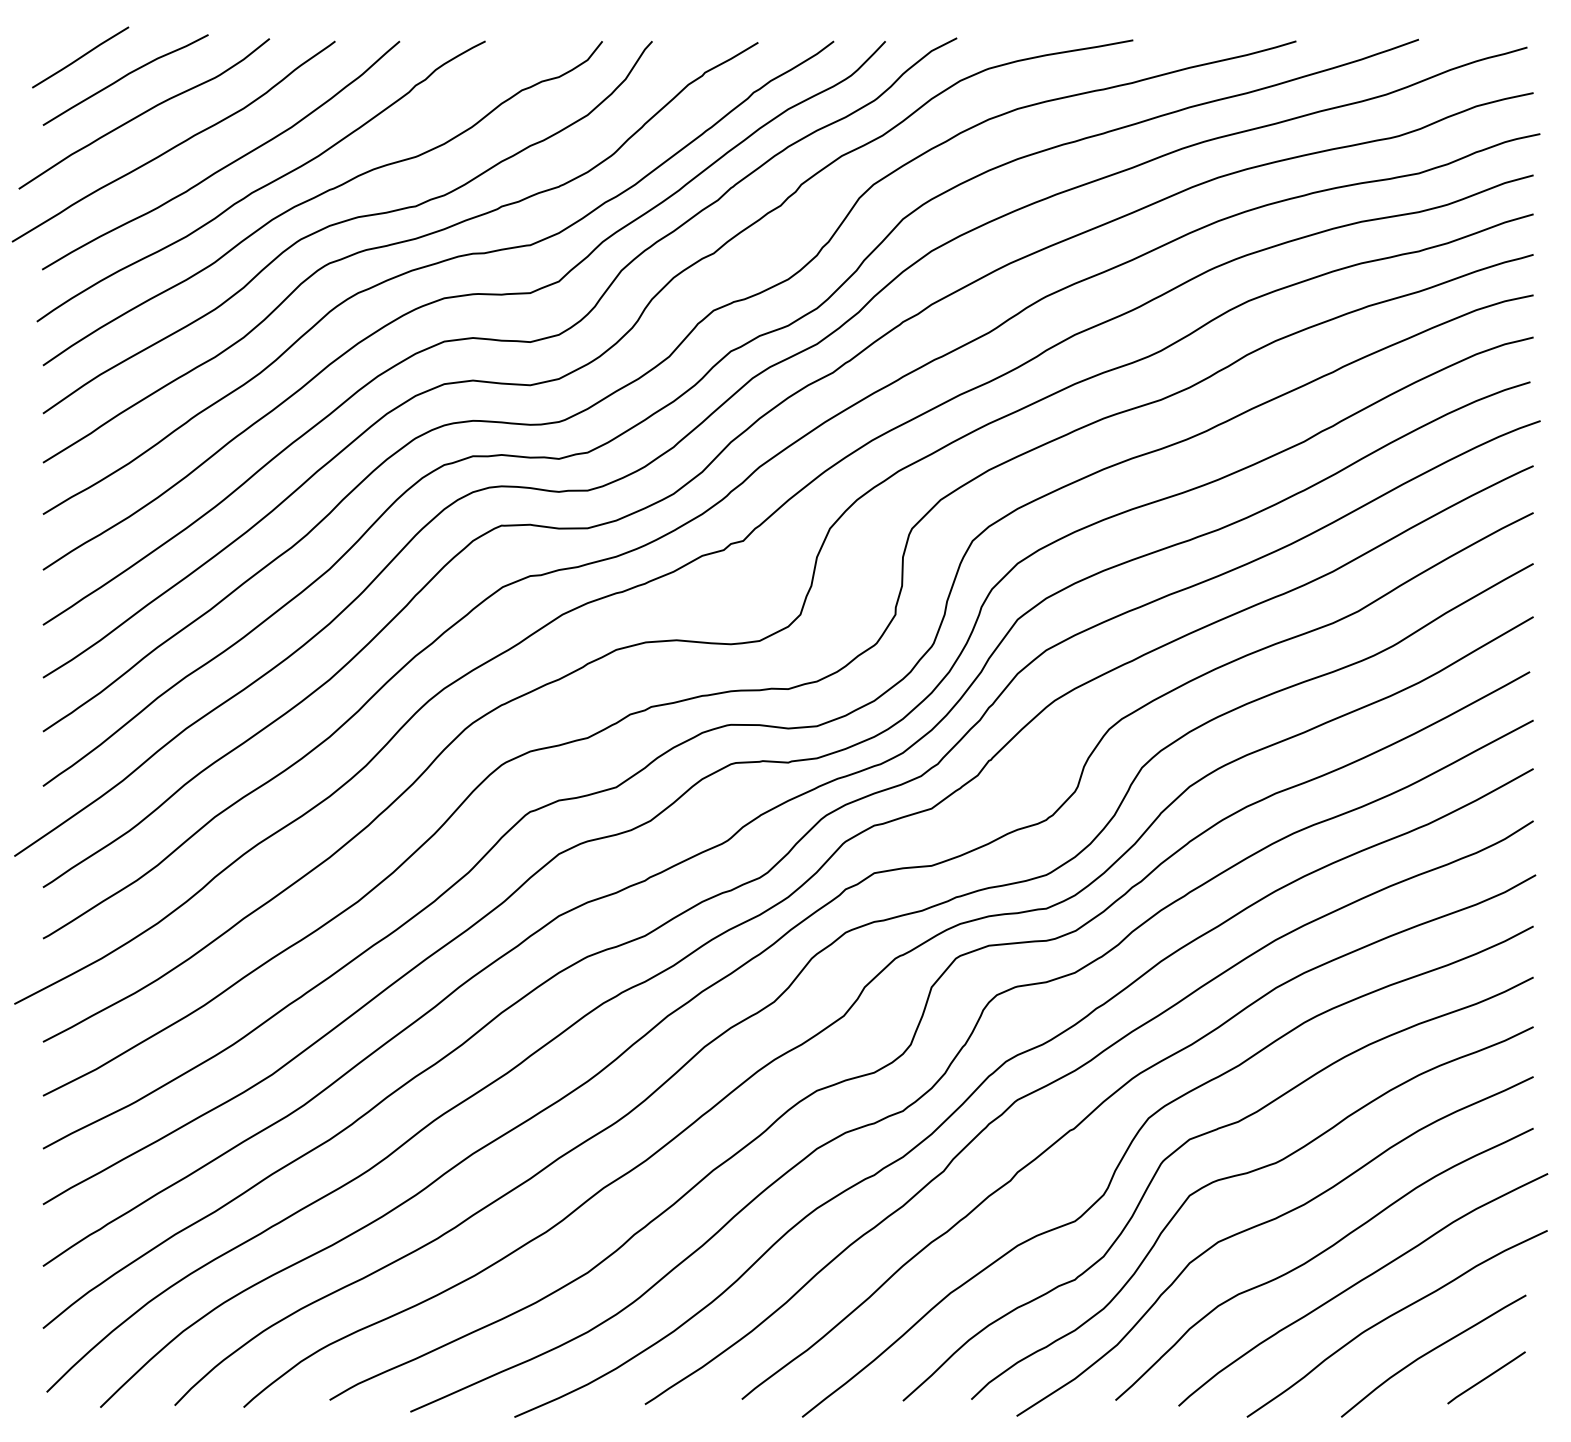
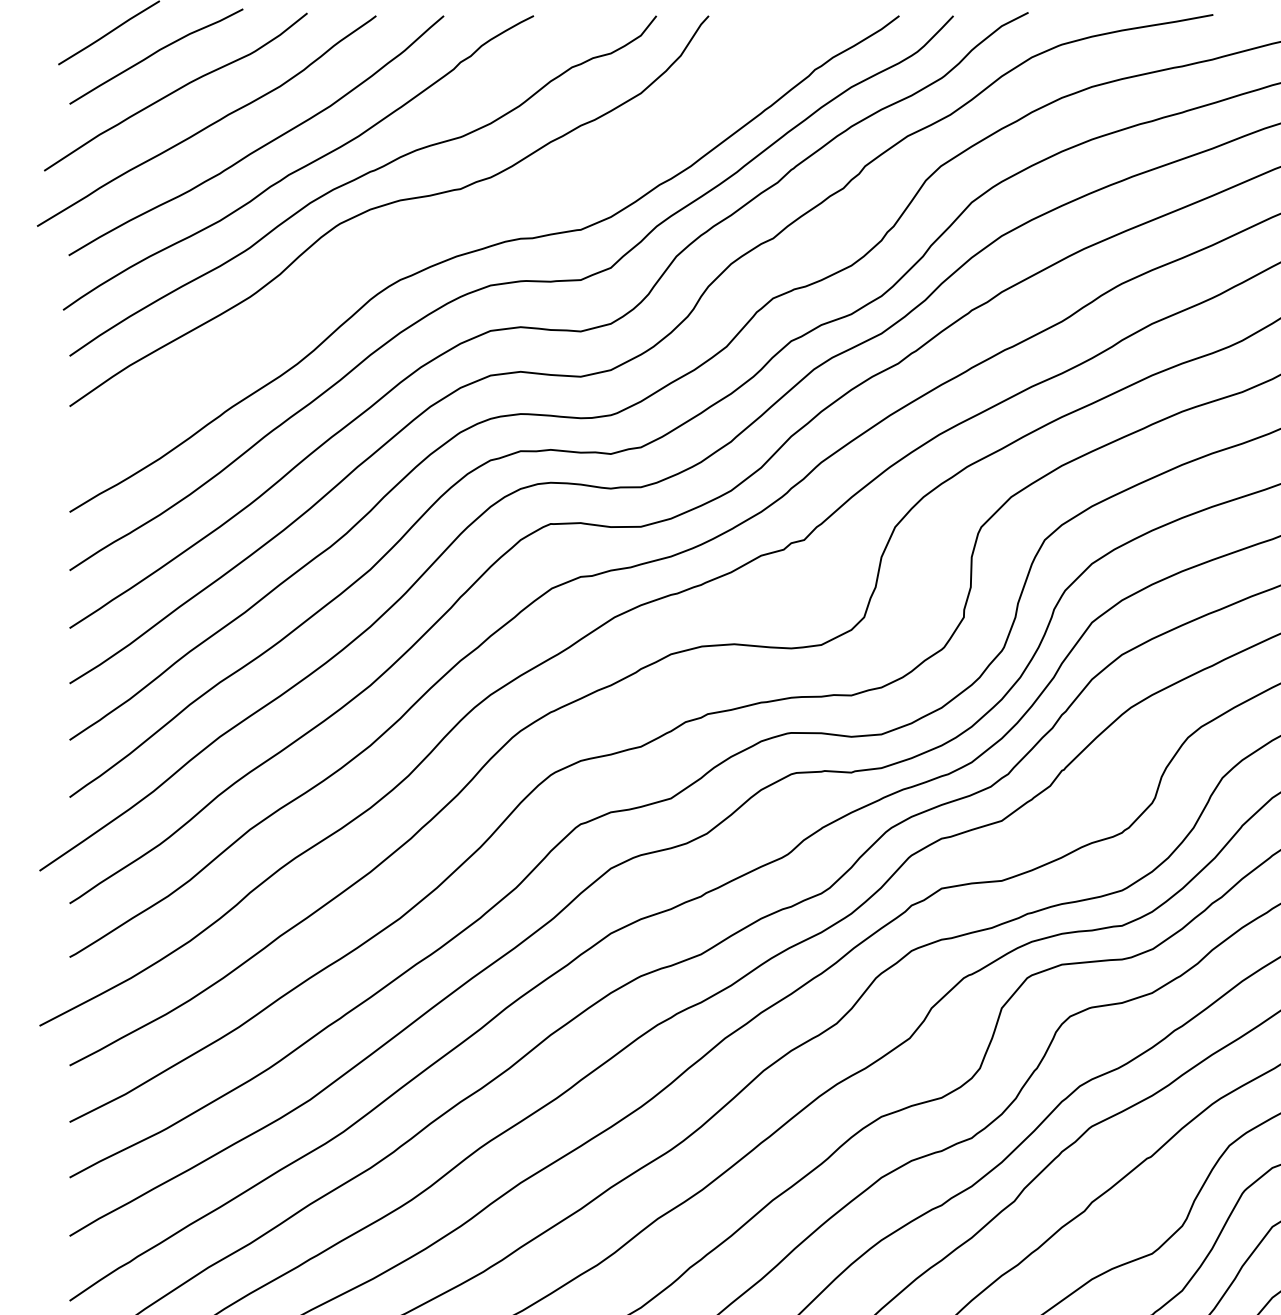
curve: (397, 244) -> (441, 229), removed

